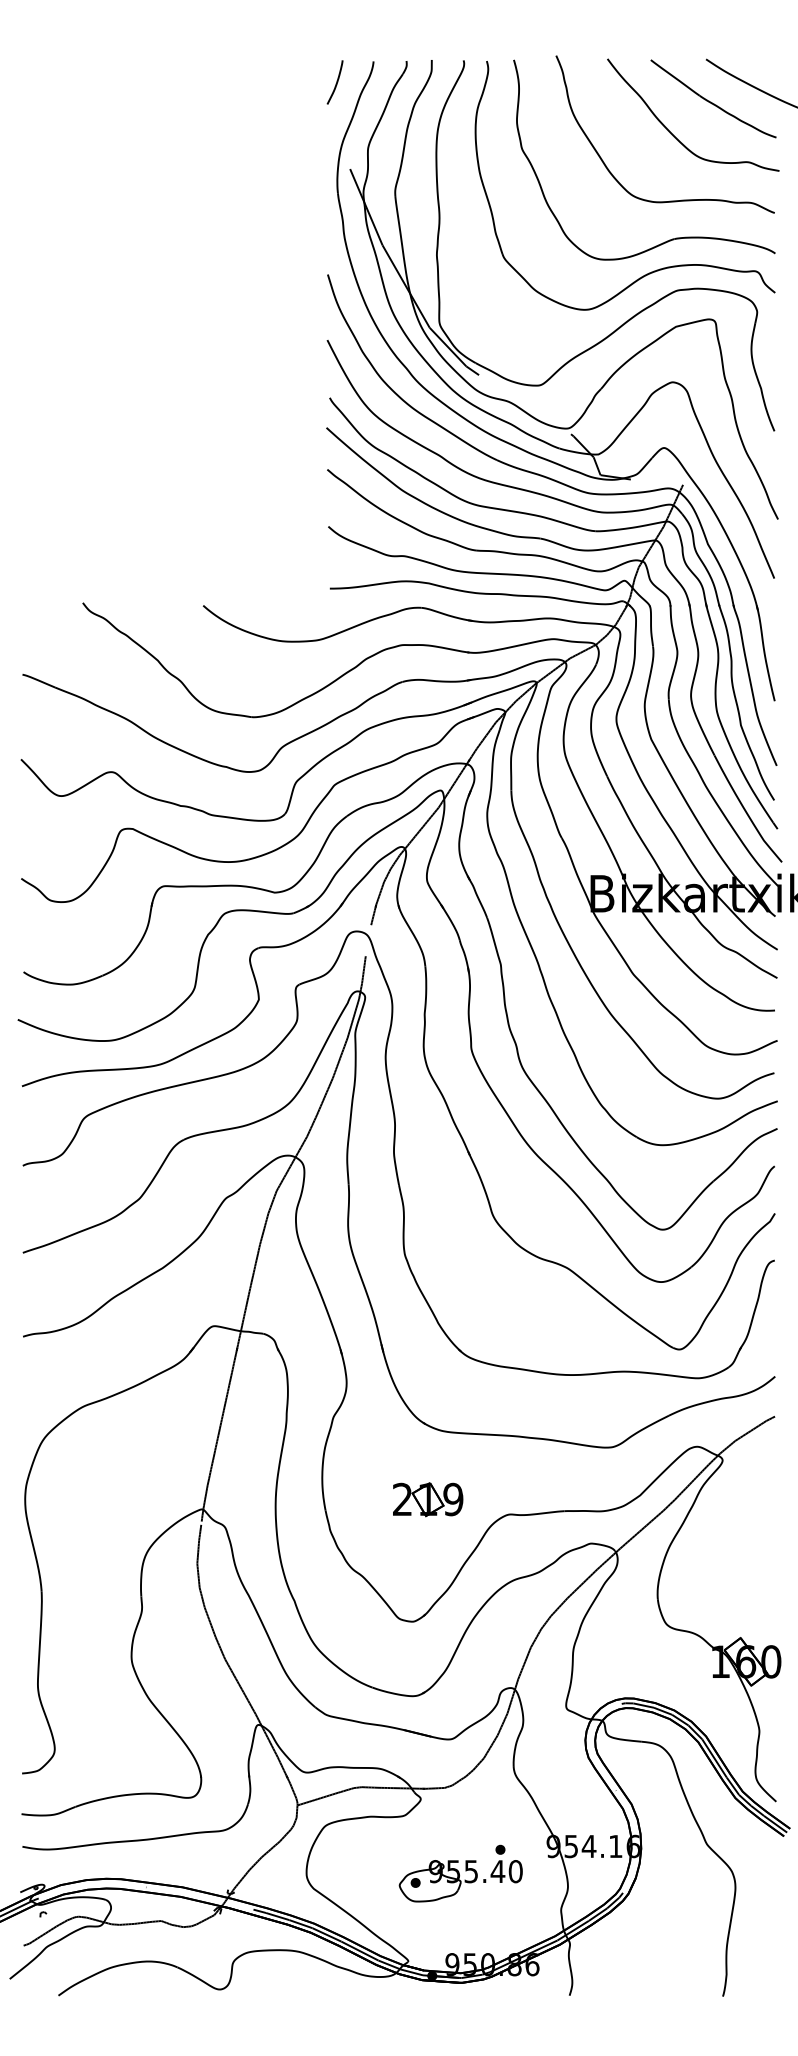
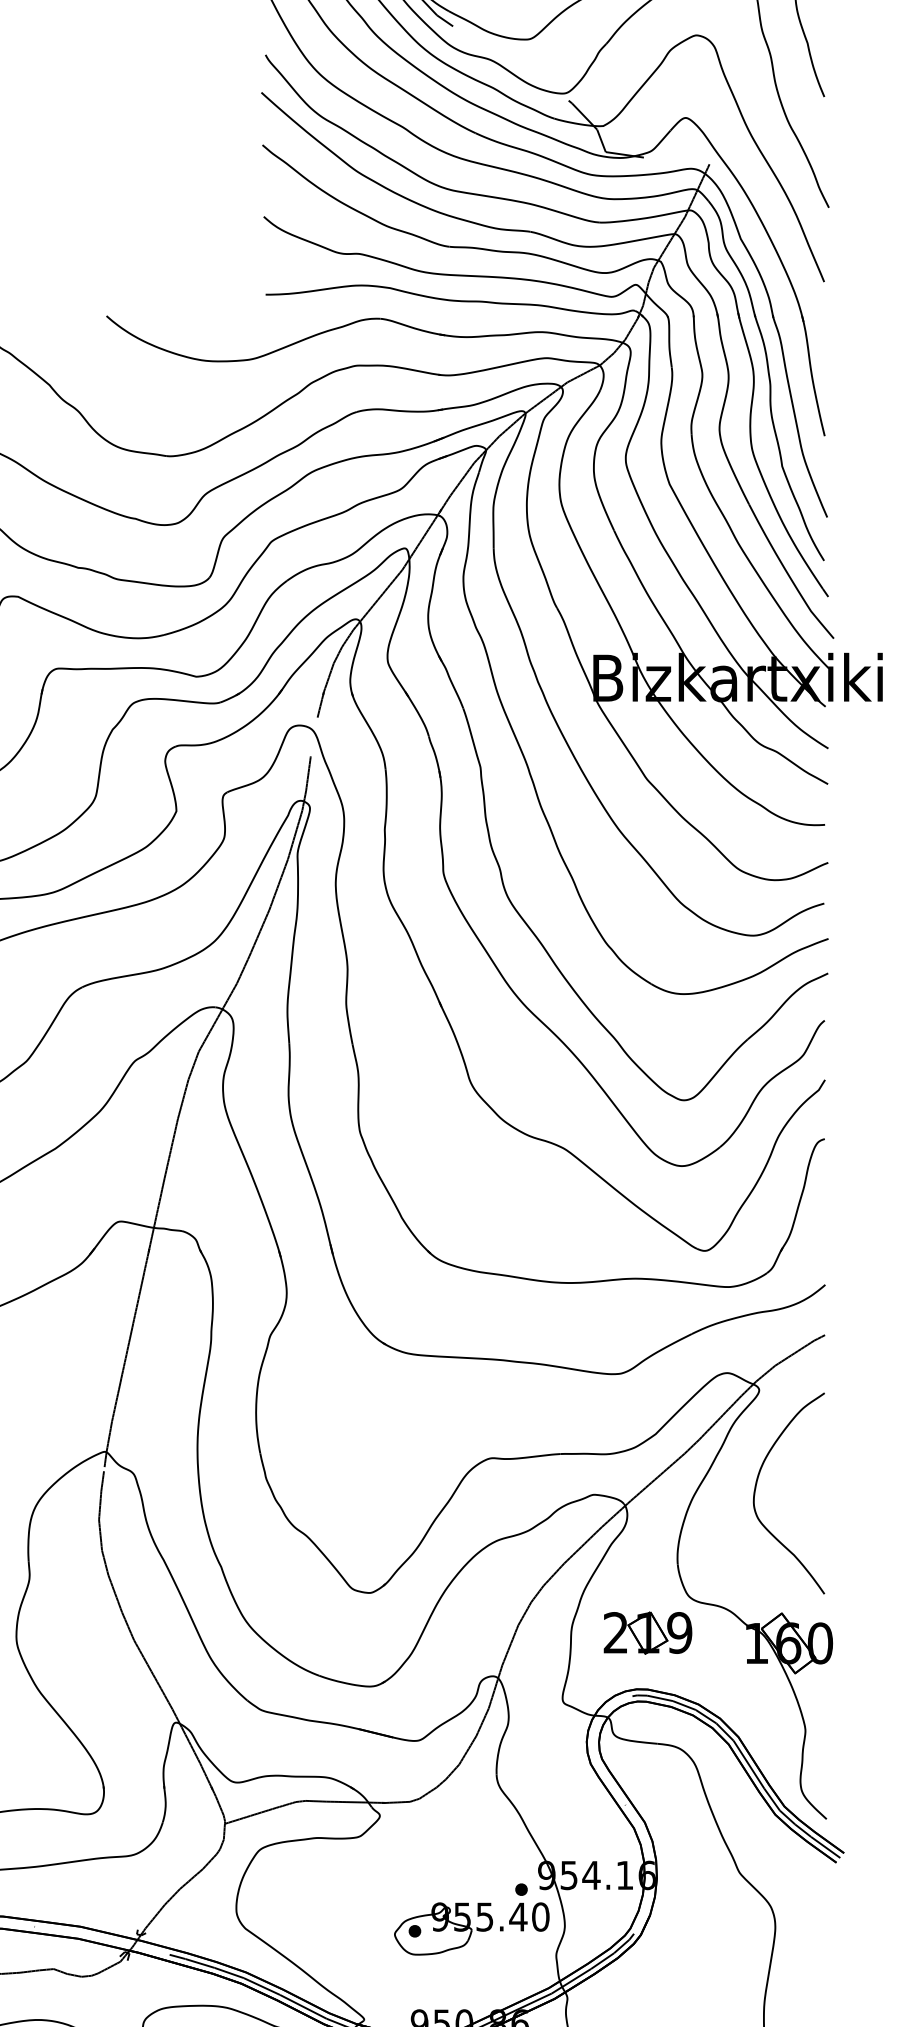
part: (428, 1499) -> (648, 1632), moved
curve: (720, 1540) -> (756, 1490), added
part: (460, 1873) -> (471, 1919), moved

